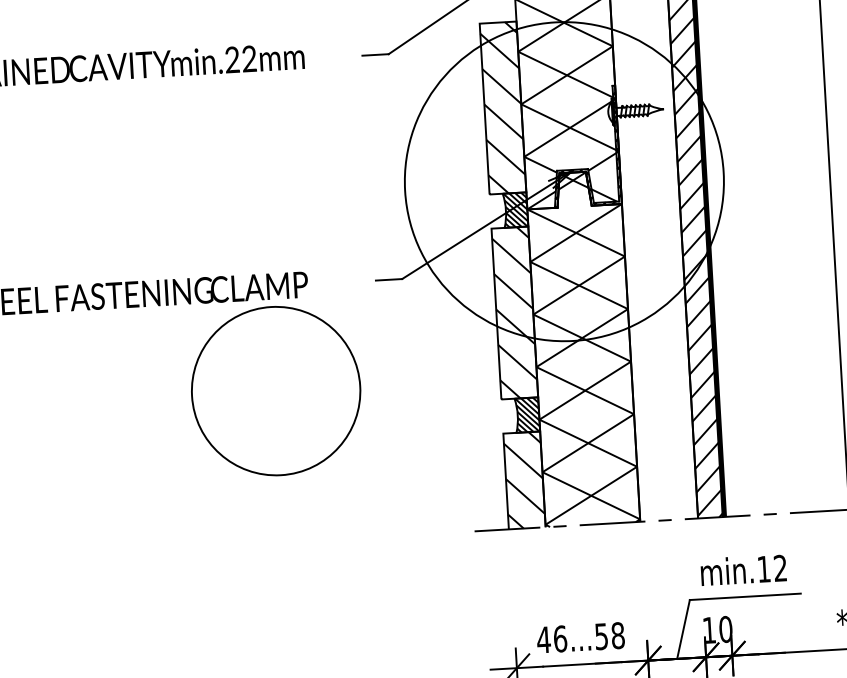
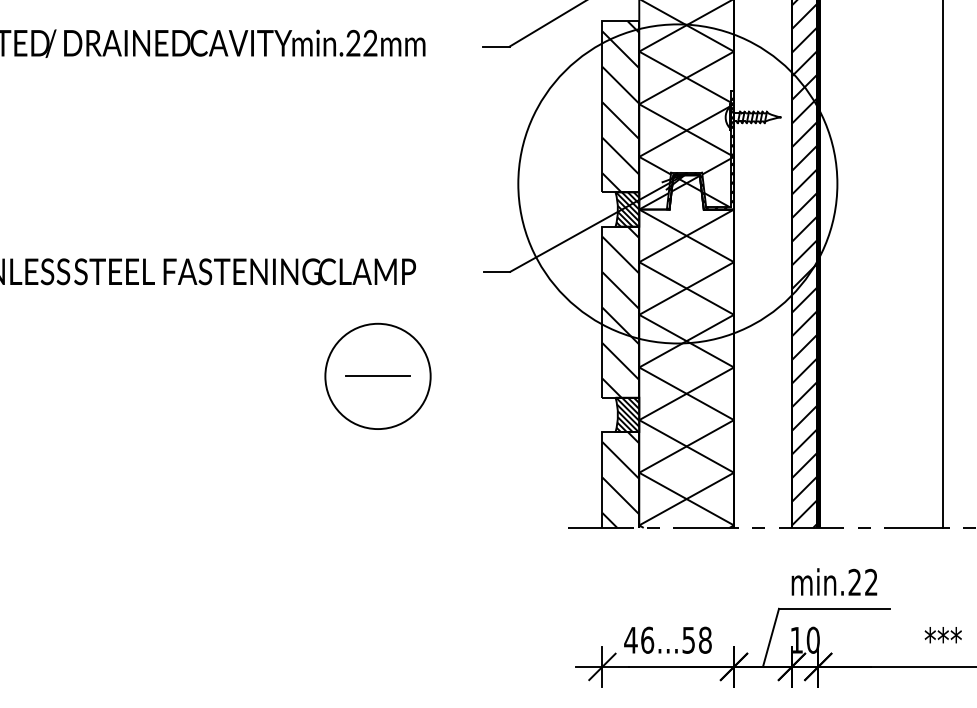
circle: (275, 391) -> (377, 376), size x0.62
line: (275, 391) -> (377, 376), added
text: (763, 568) -> (854, 581), min.12 -> min.22

